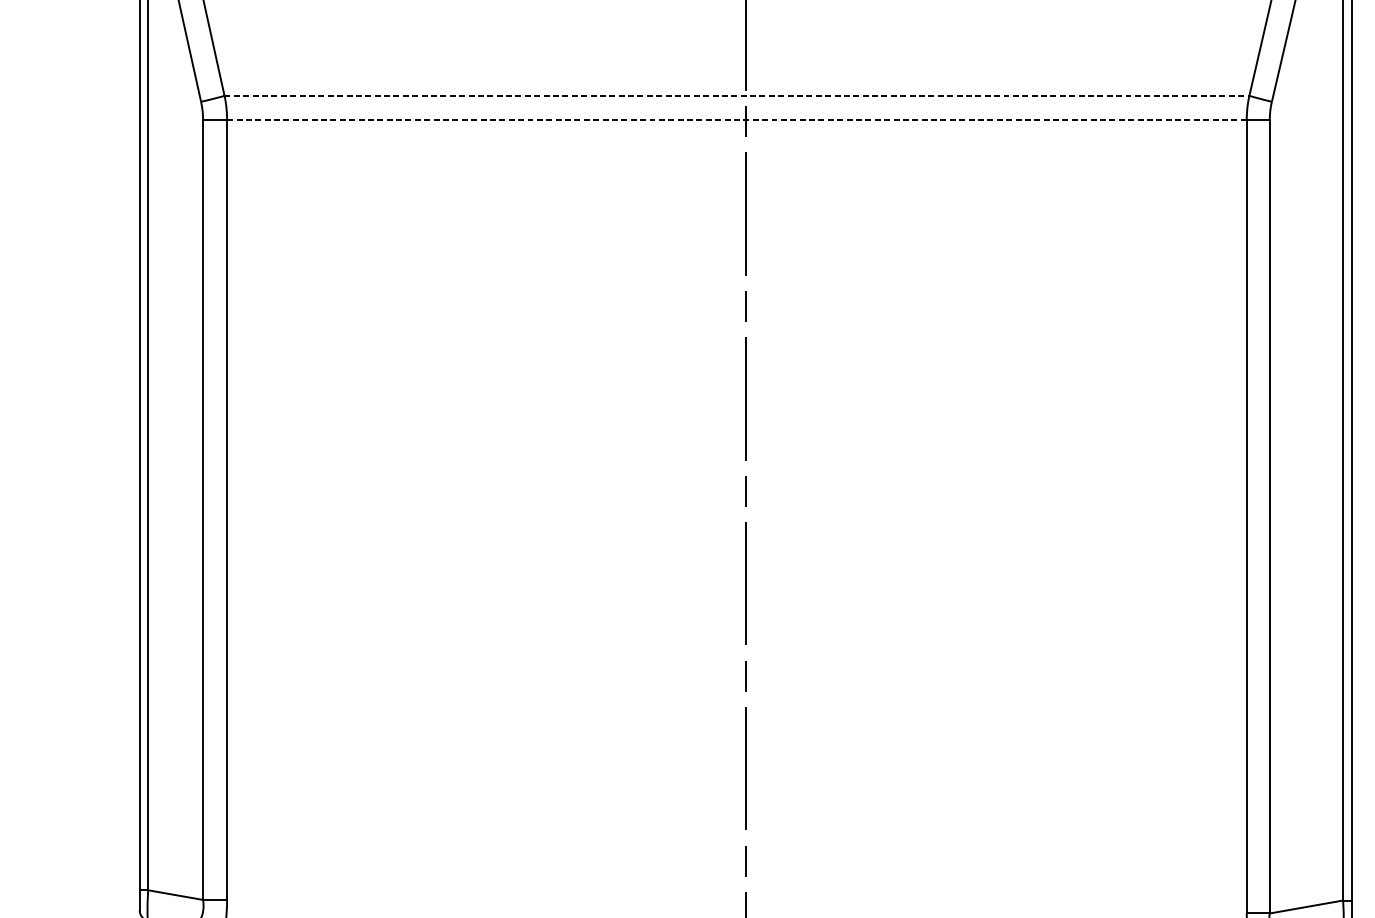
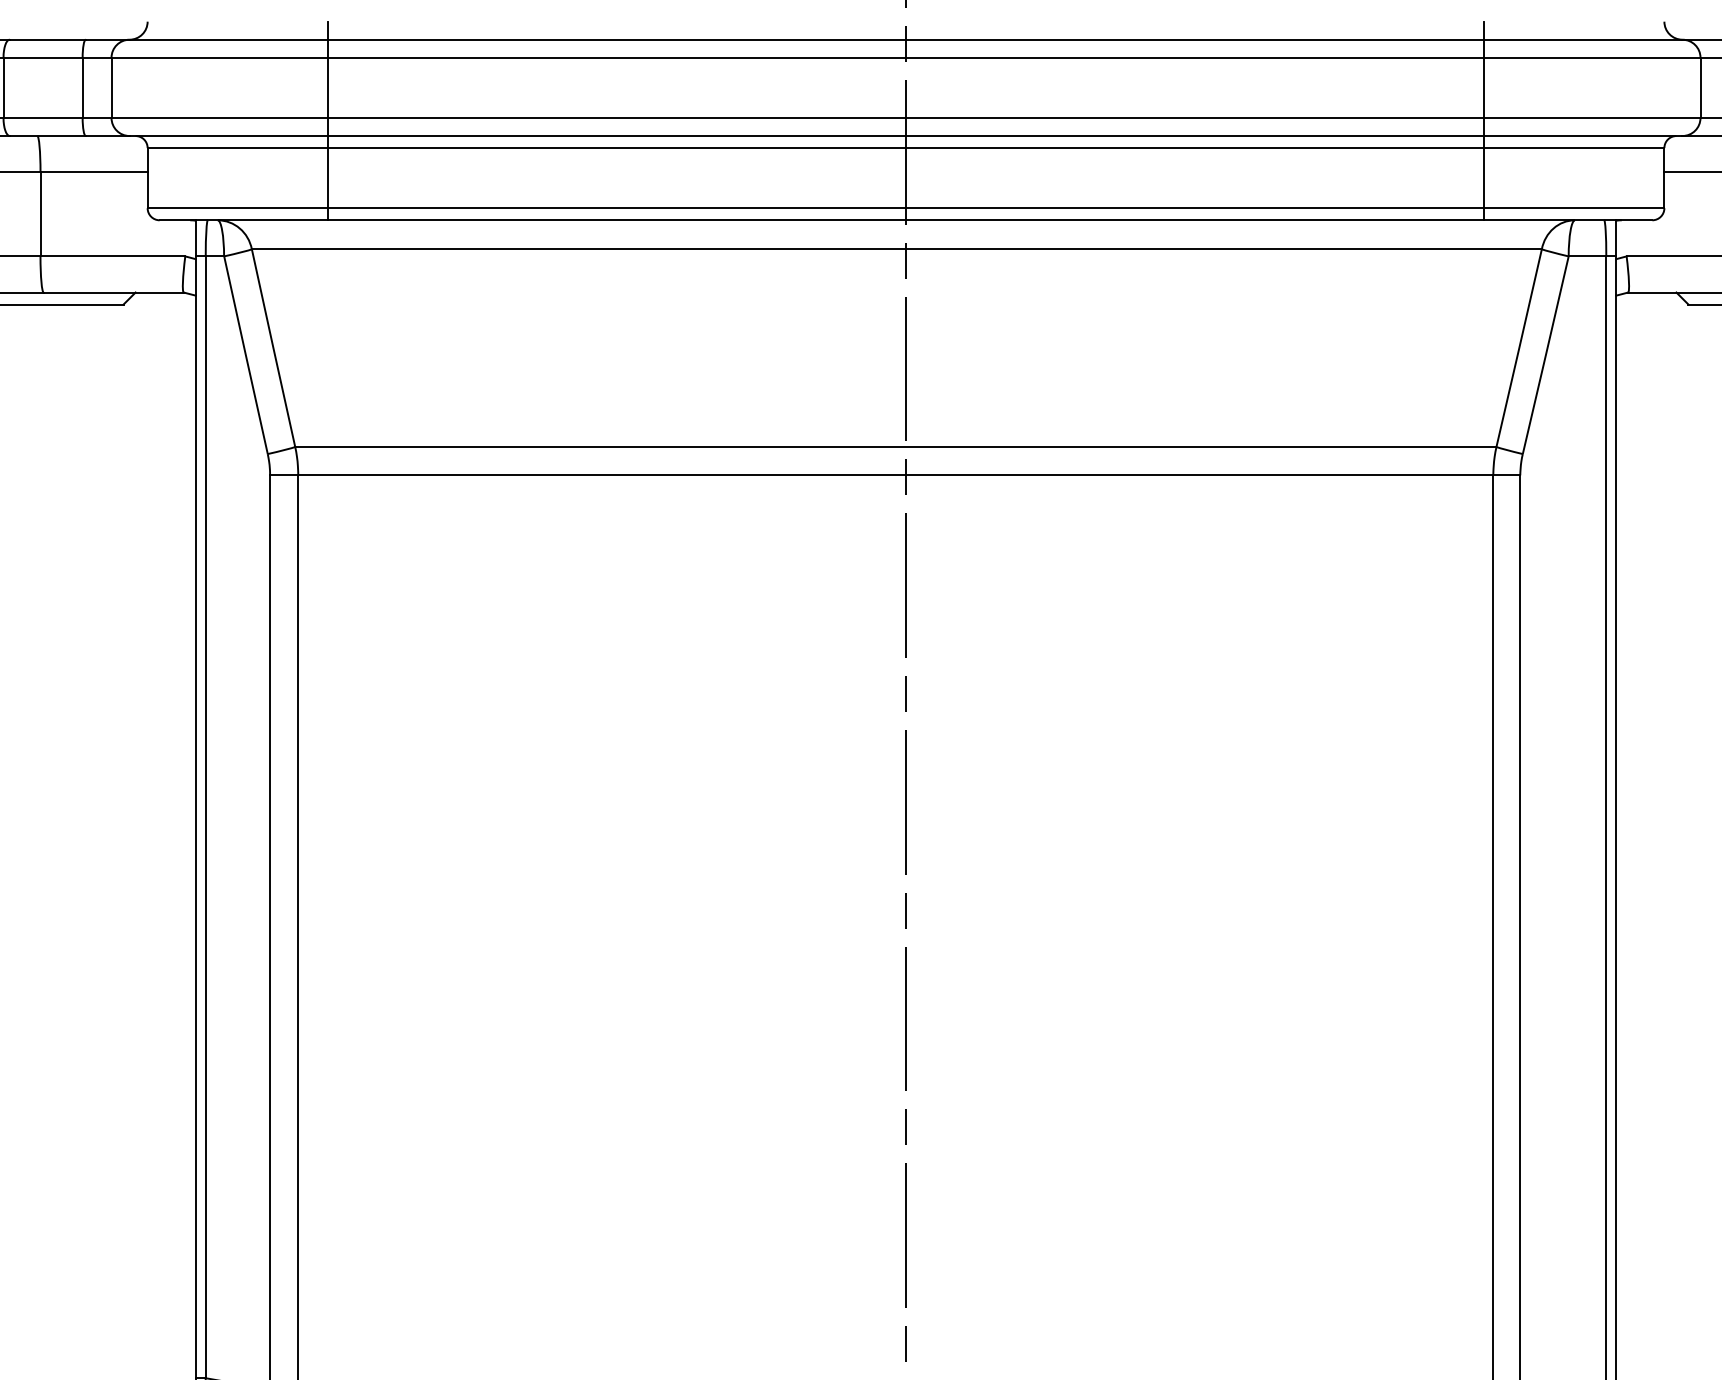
line: (736, 95) -> (895, 446), dashed -> solid
line: (736, 120) -> (895, 475), dashed -> solid

